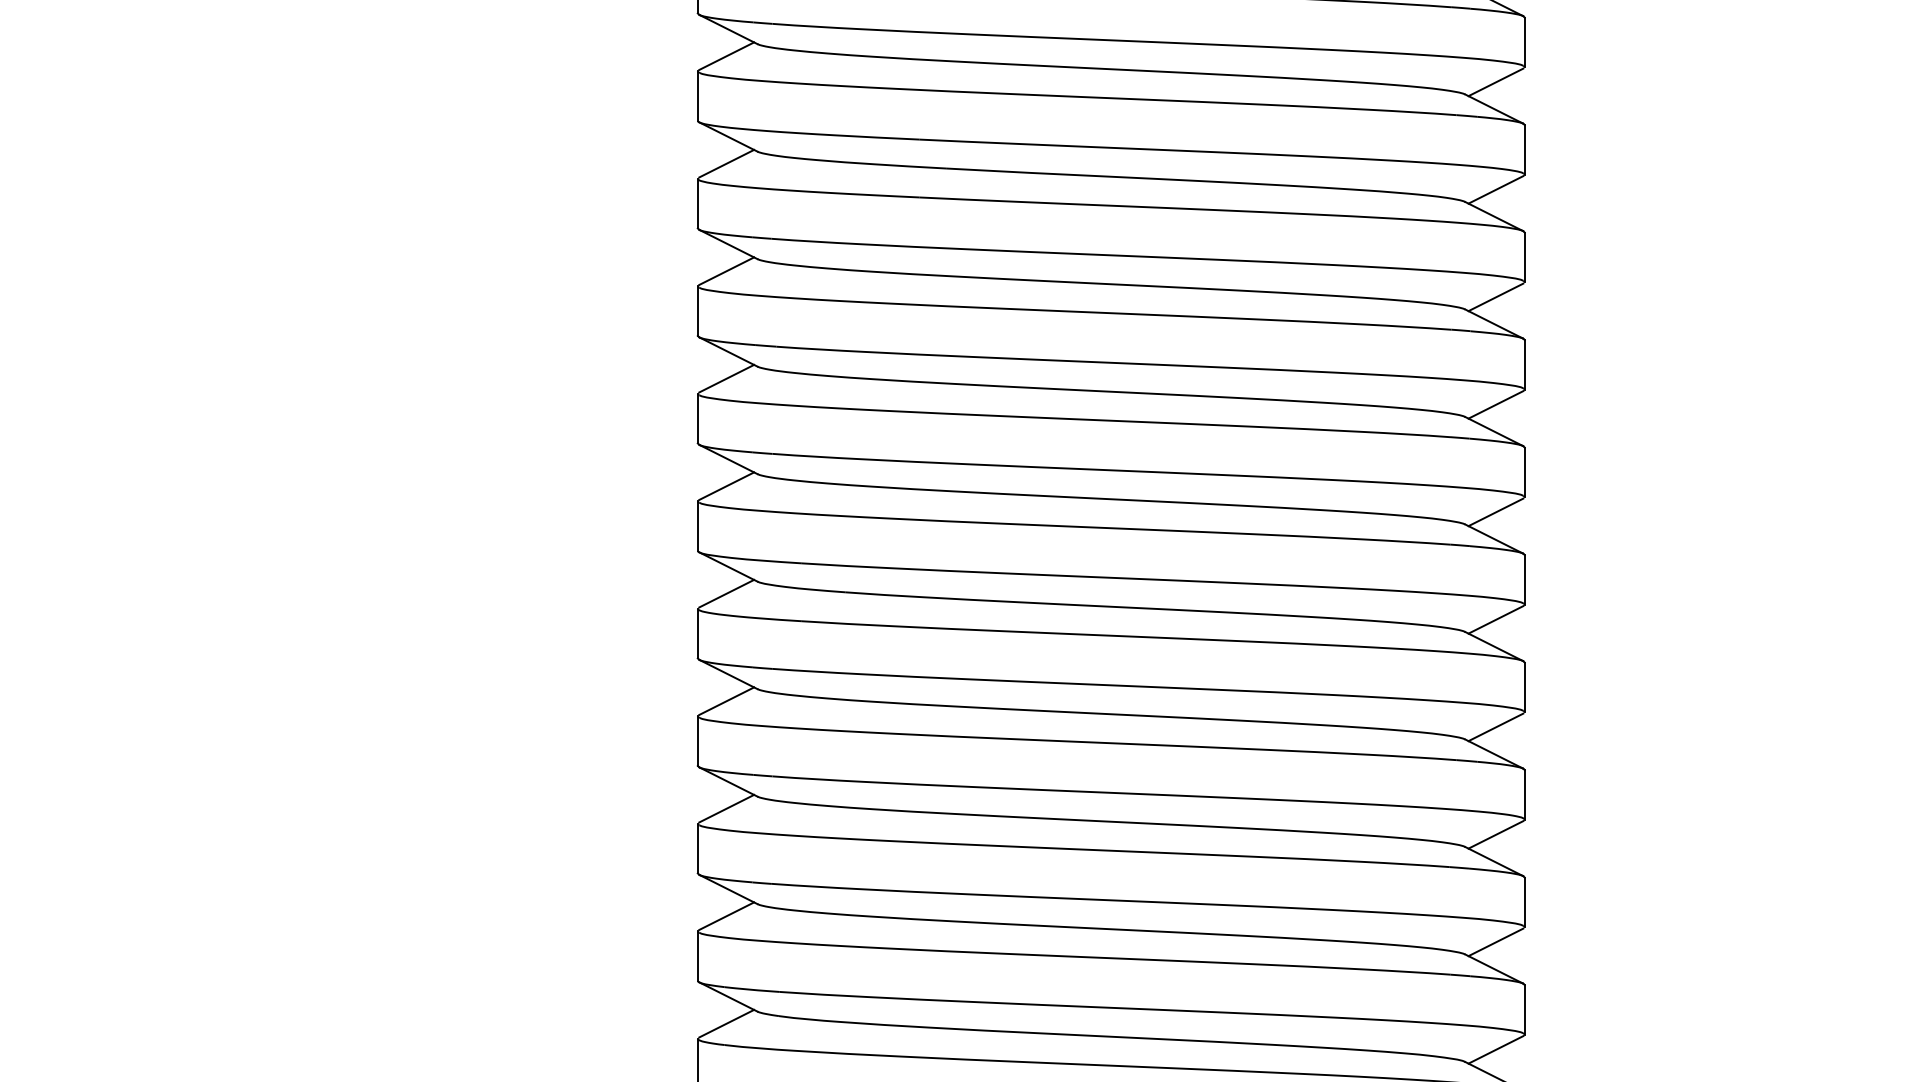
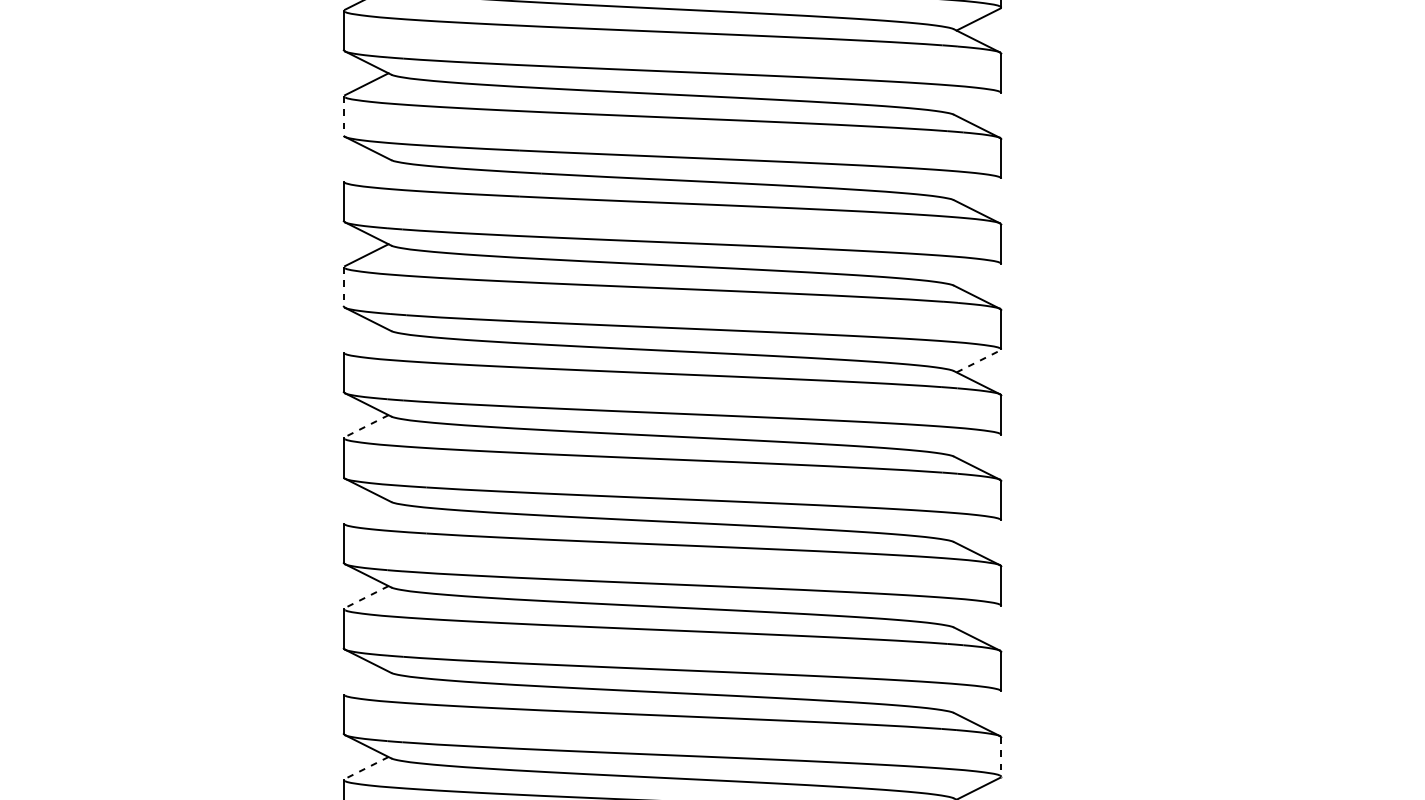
line: (1495, 82) -> (977, 105), removed
line: (697, 96) -> (343, 116), solid -> dashed
line: (726, 163) -> (366, 169), removed
line: (1495, 189) -> (977, 190), removed
line: (1495, 297) -> (977, 276), removed
line: (697, 311) -> (343, 287), solid -> dashed
line: (726, 378) -> (366, 340), removed
line: (1495, 404) -> (977, 361), solid -> dashed
line: (726, 486) -> (366, 426), solid -> dashed
line: (1495, 512) -> (977, 447), removed
line: (726, 593) -> (366, 511), removed
line: (1495, 619) -> (977, 532), removed
line: (726, 701) -> (366, 597), solid -> dashed
line: (1495, 727) -> (977, 617), removed
line: (726, 808) -> (366, 682), removed
line: (1495, 834) -> (977, 703), removed
line: (1524, 902) -> (1001, 757), solid -> dashed
line: (726, 916) -> (366, 768), solid -> dashed

